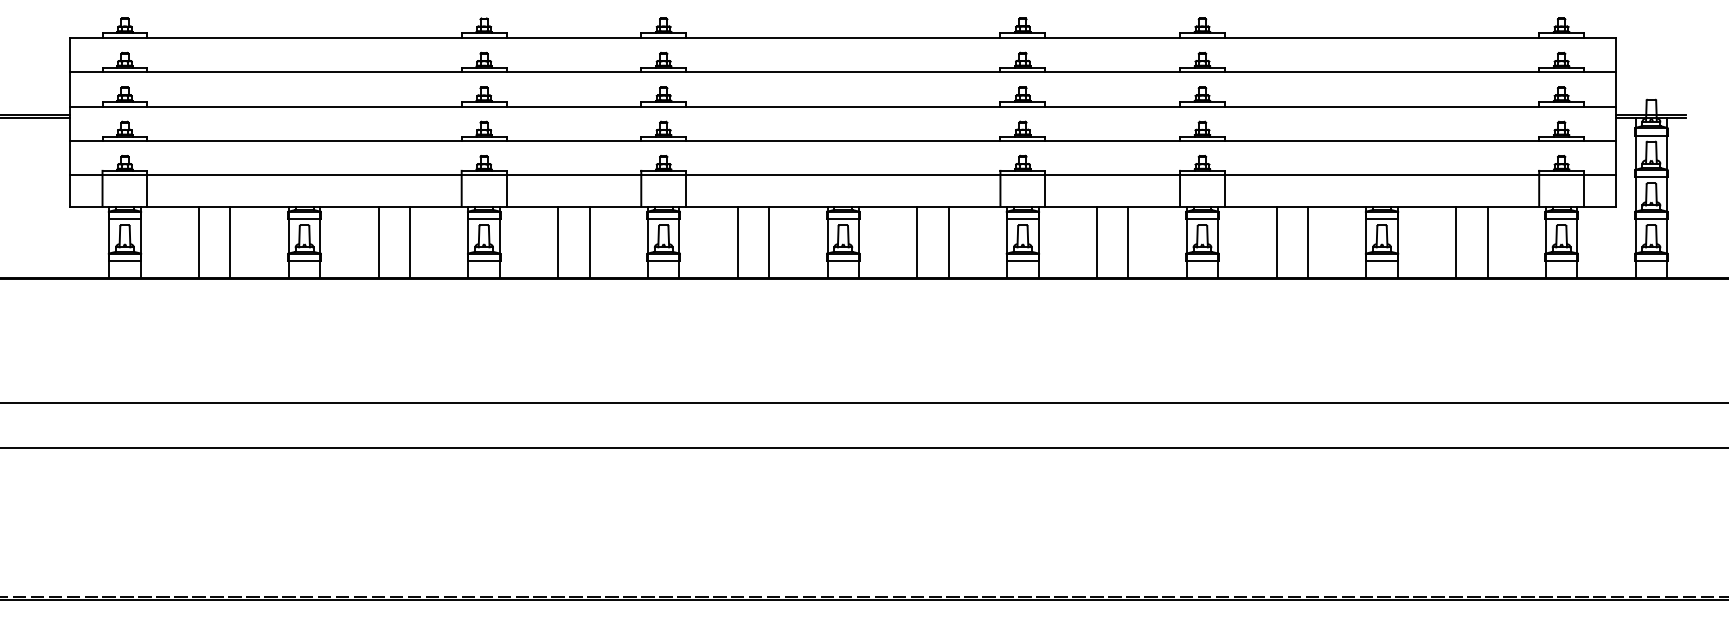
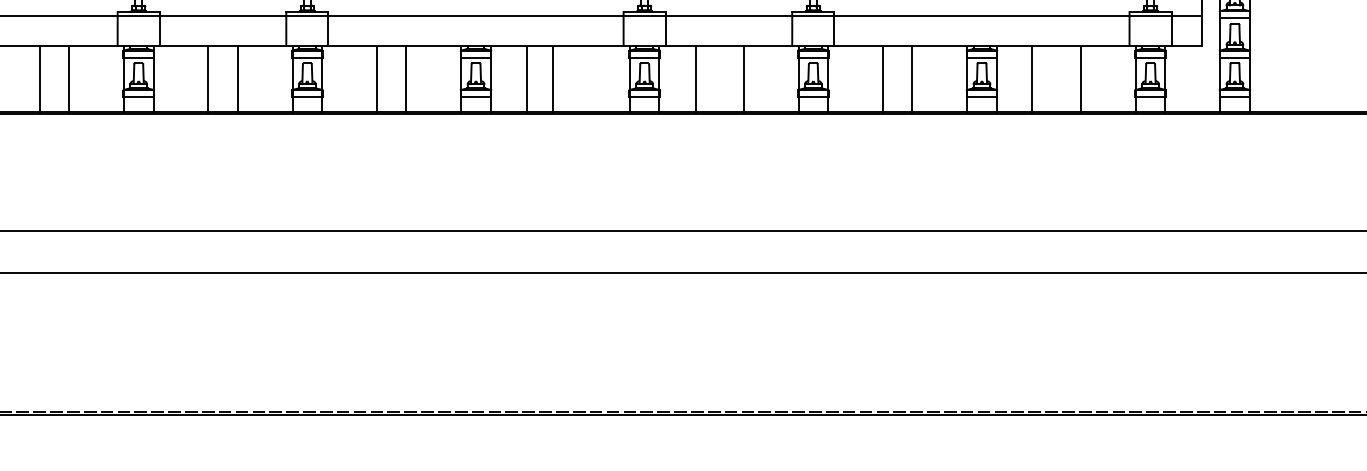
line: (917, 241) -> (526, 78), moved
line: (948, 241) -> (552, 78), moved
line: (1096, 241) -> (695, 78), moved
line: (1456, 241) -> (1032, 78), moved

